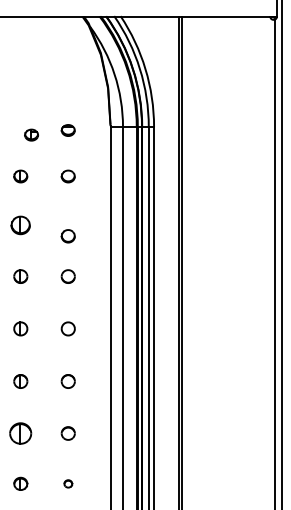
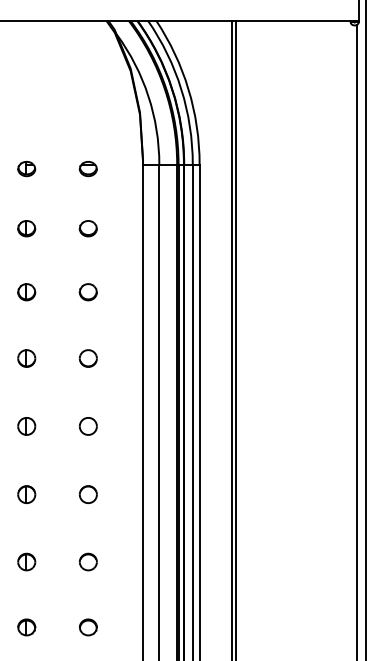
part: (31, 135) -> (26, 169), moved
part: (20, 225) -> (26, 292), size x0.71
part: (67, 236) -> (87, 292), moved
part: (20, 433) -> (26, 561), size x0.62
part: (68, 483) -> (88, 627), size x1.67

